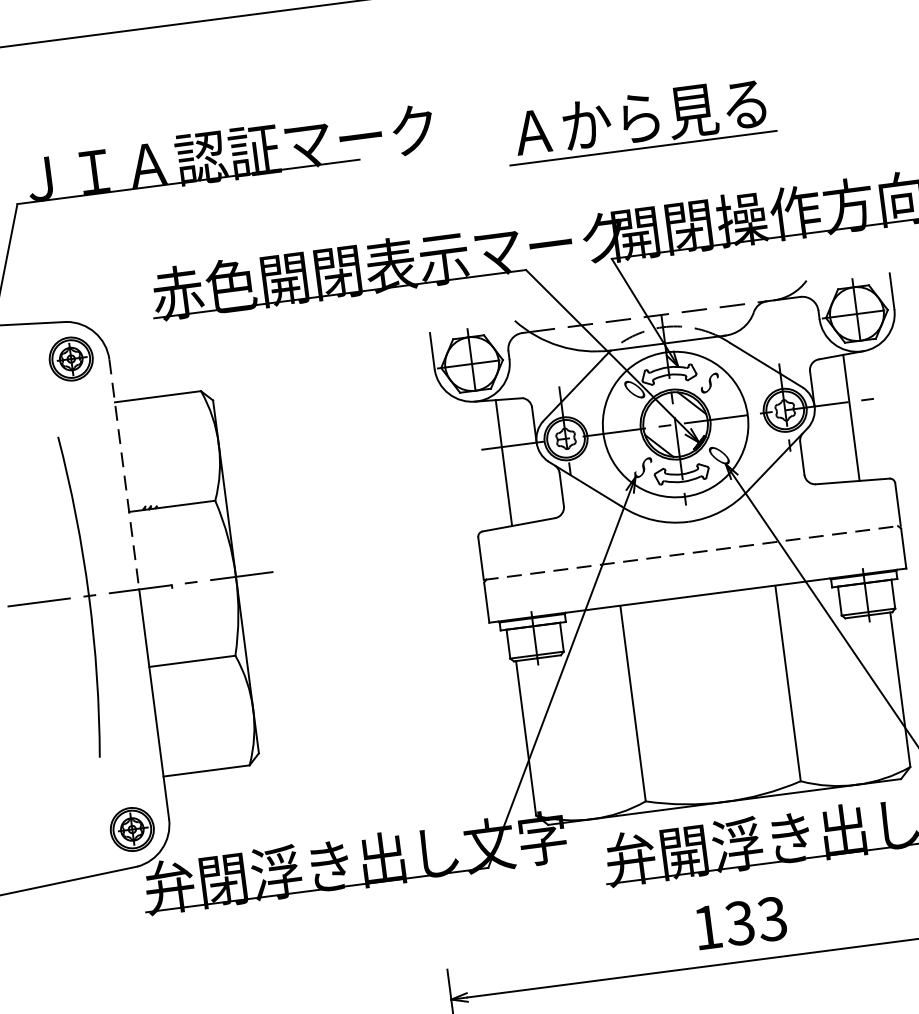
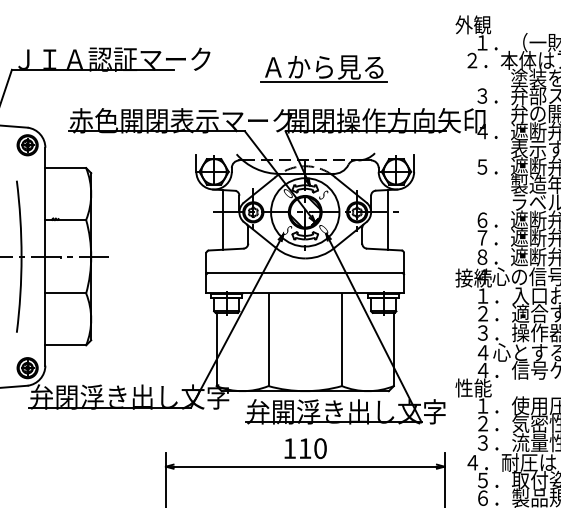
part: (638, 120) -> (323, 68), moved
line: (124, 474) -> (45, 202), dashed -> solid
line: (692, 553) -> (305, 273), dashed -> solid
text: (755, 921) -> (312, 448), 133 -> 110

